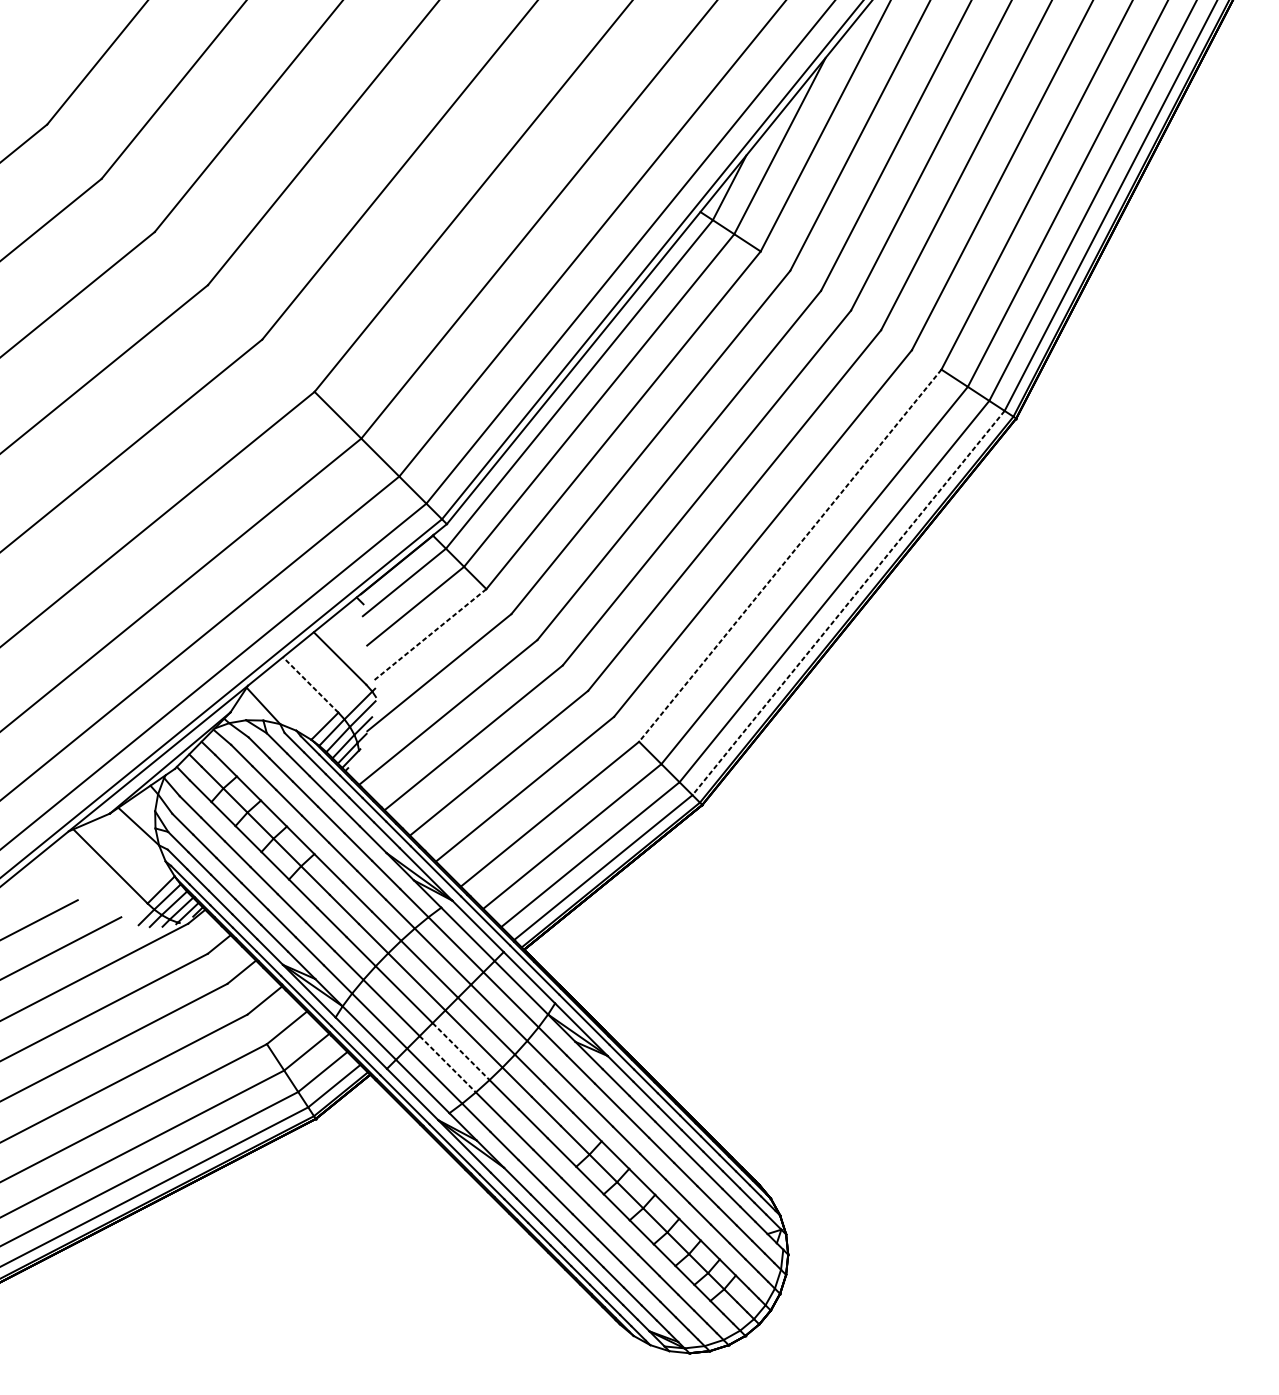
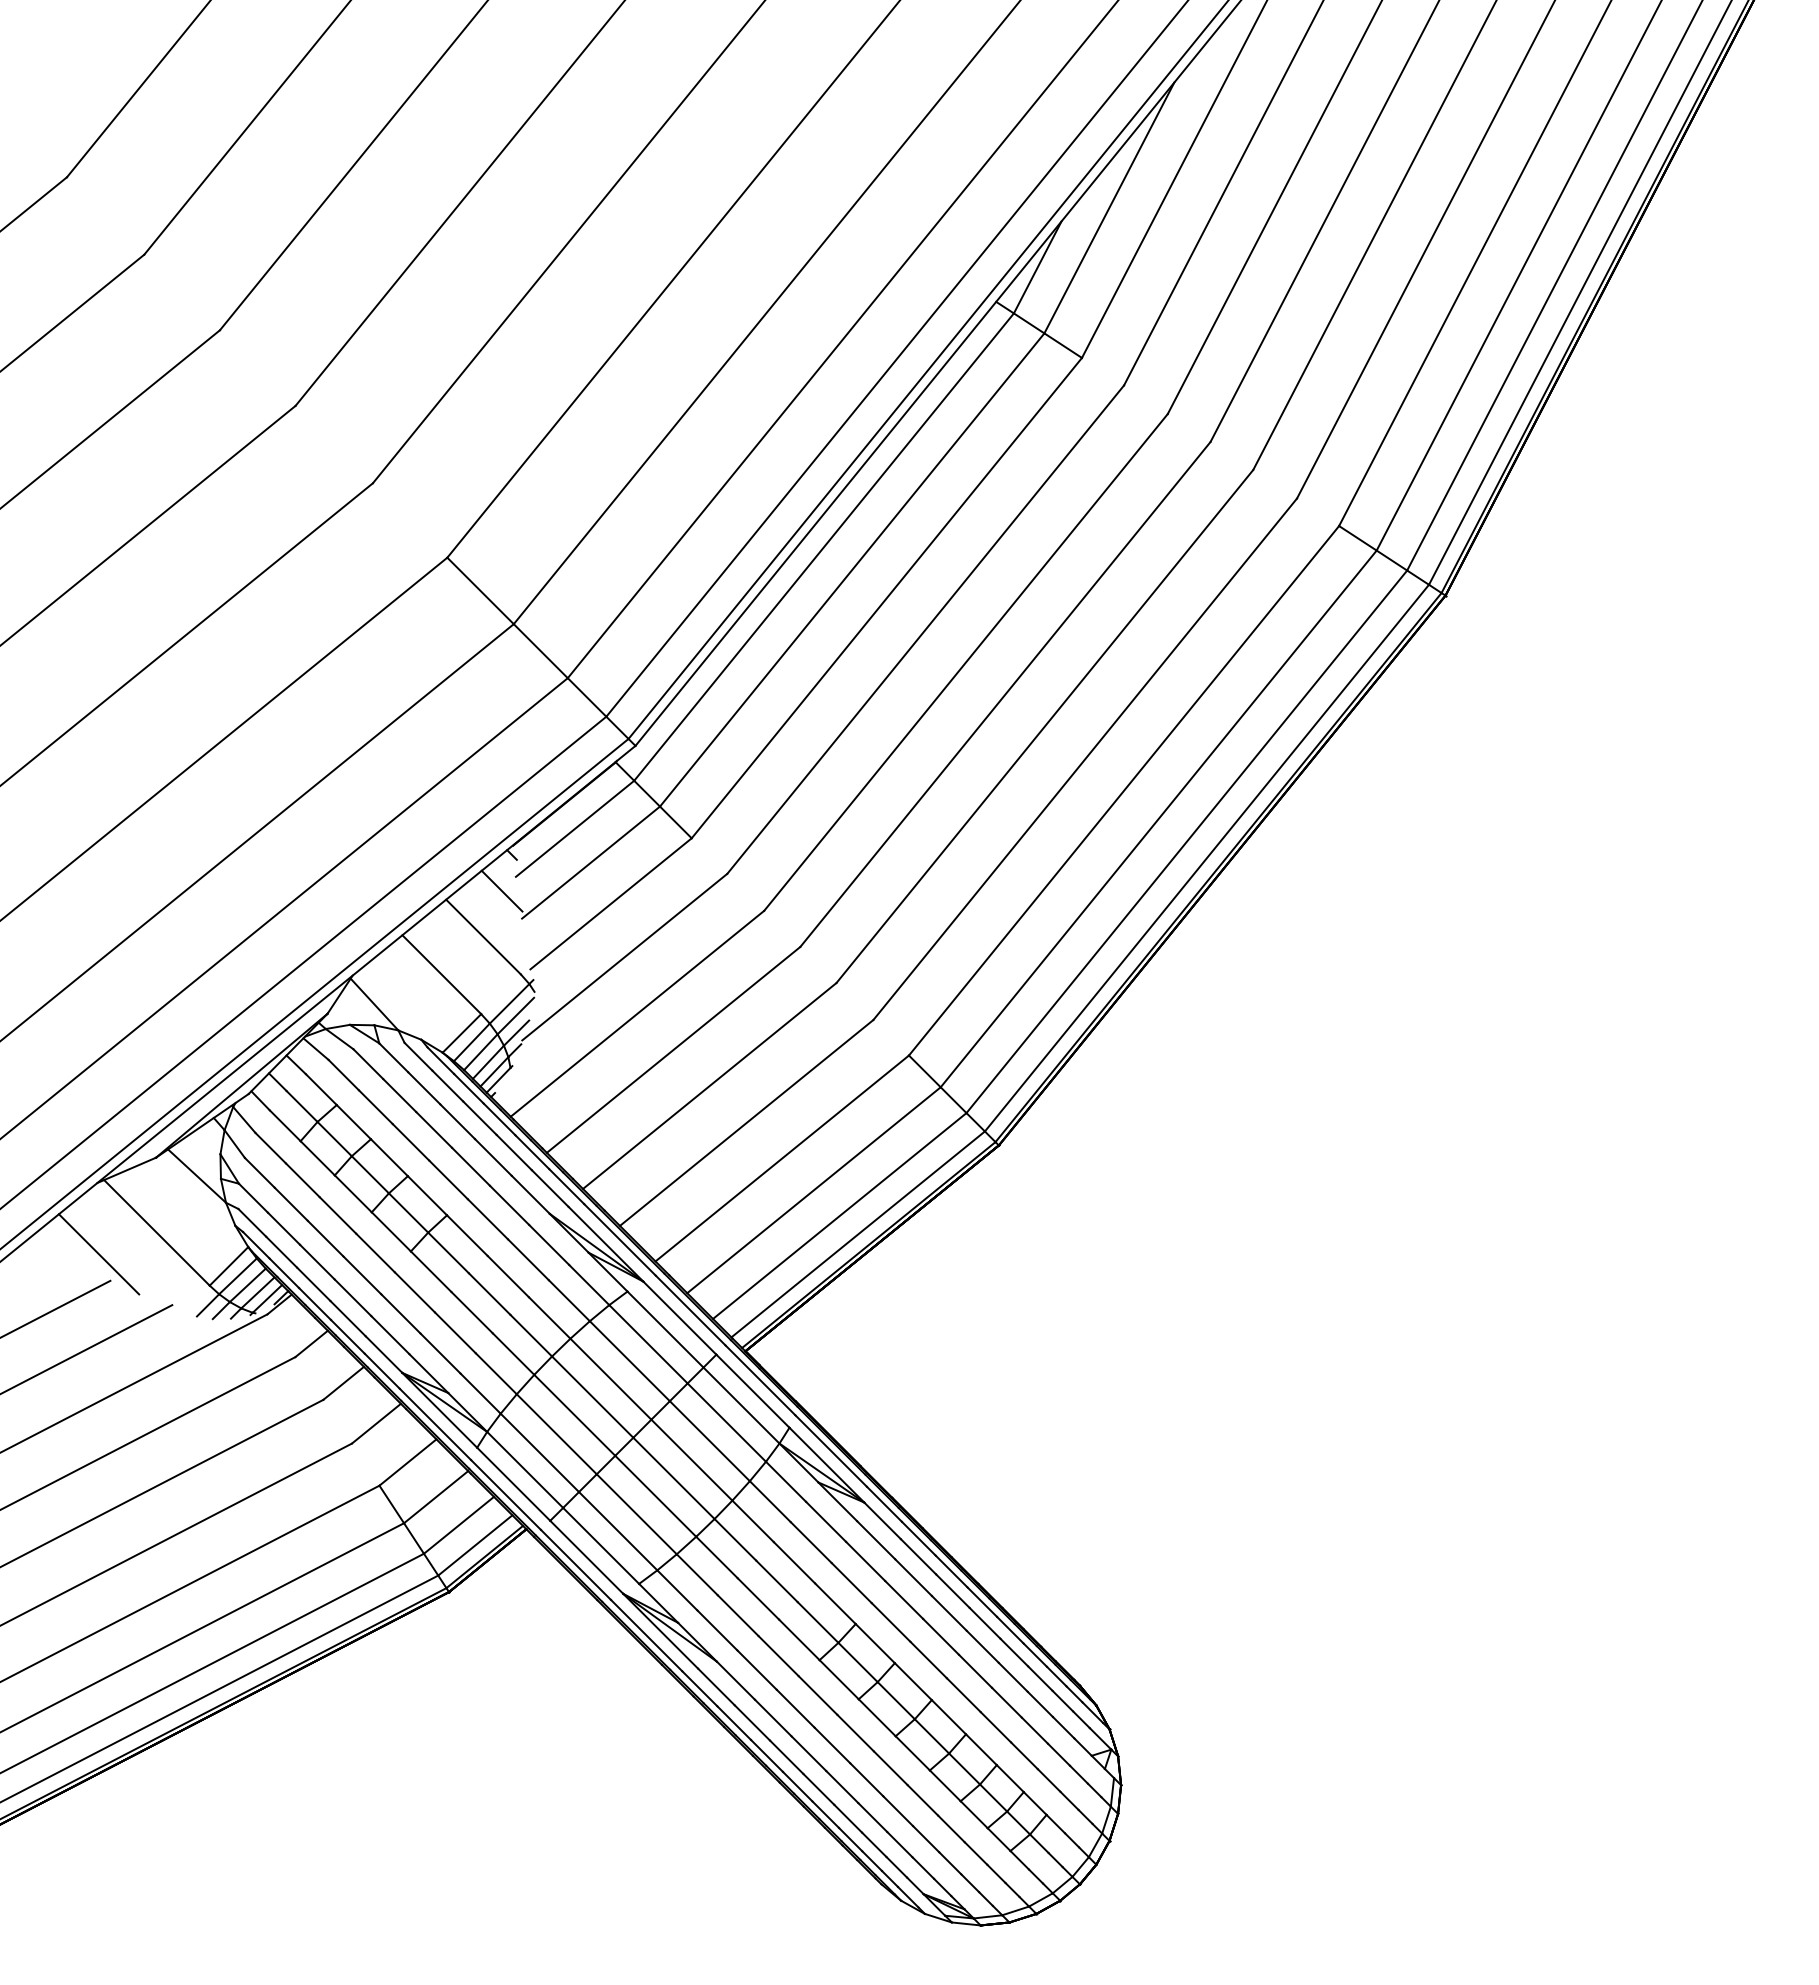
line: (789, 556) -> (1123, 791), dashed -> solid
line: (848, 603) -> (1206, 858), dashed -> solid
line: (352, 625) -> (501, 890), added
line: (430, 634) -> (611, 903), dashed -> solid
line: (310, 684) -> (441, 974), dashed -> solid
line: (69, 881) -> (98, 1254), added
line: (461, 1051) -> (656, 1496), dashed -> solid
line: (447, 1064) -> (636, 1514), dashed -> solid

